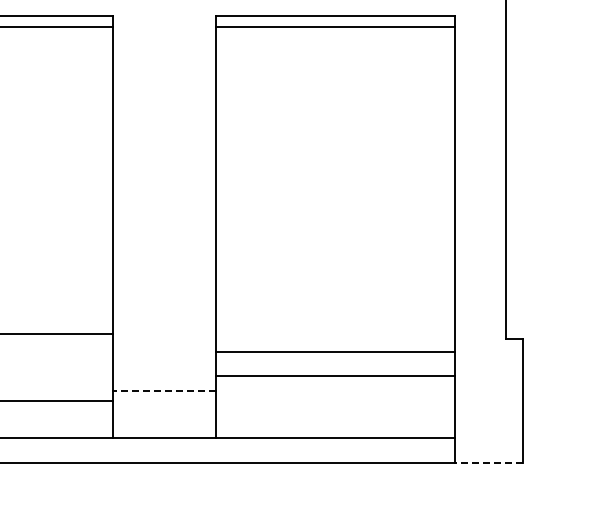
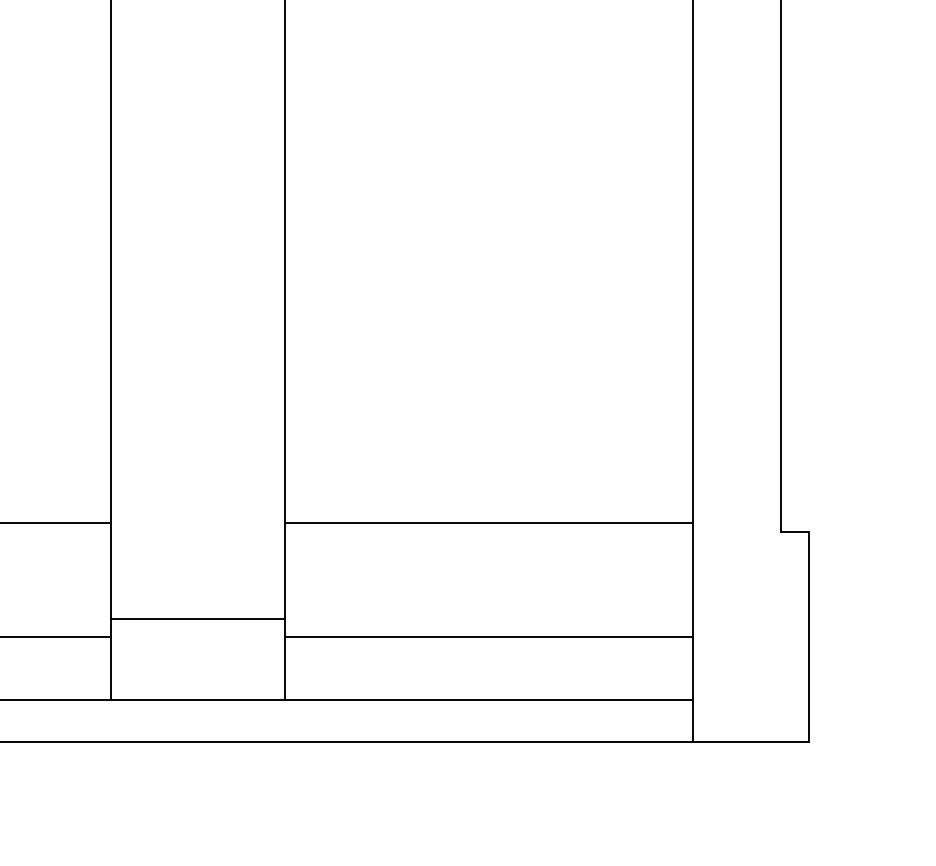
line: (334, 352) -> (488, 523), moved
line: (334, 376) -> (488, 637), moved
line: (163, 390) -> (196, 618), dashed -> solid
line: (488, 462) -> (750, 741), dashed -> solid

